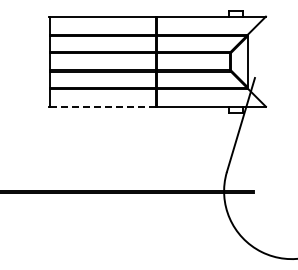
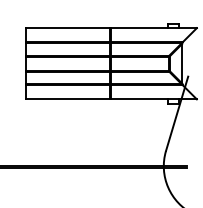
line: (103, 106) -> (68, 99), dashed -> solid

